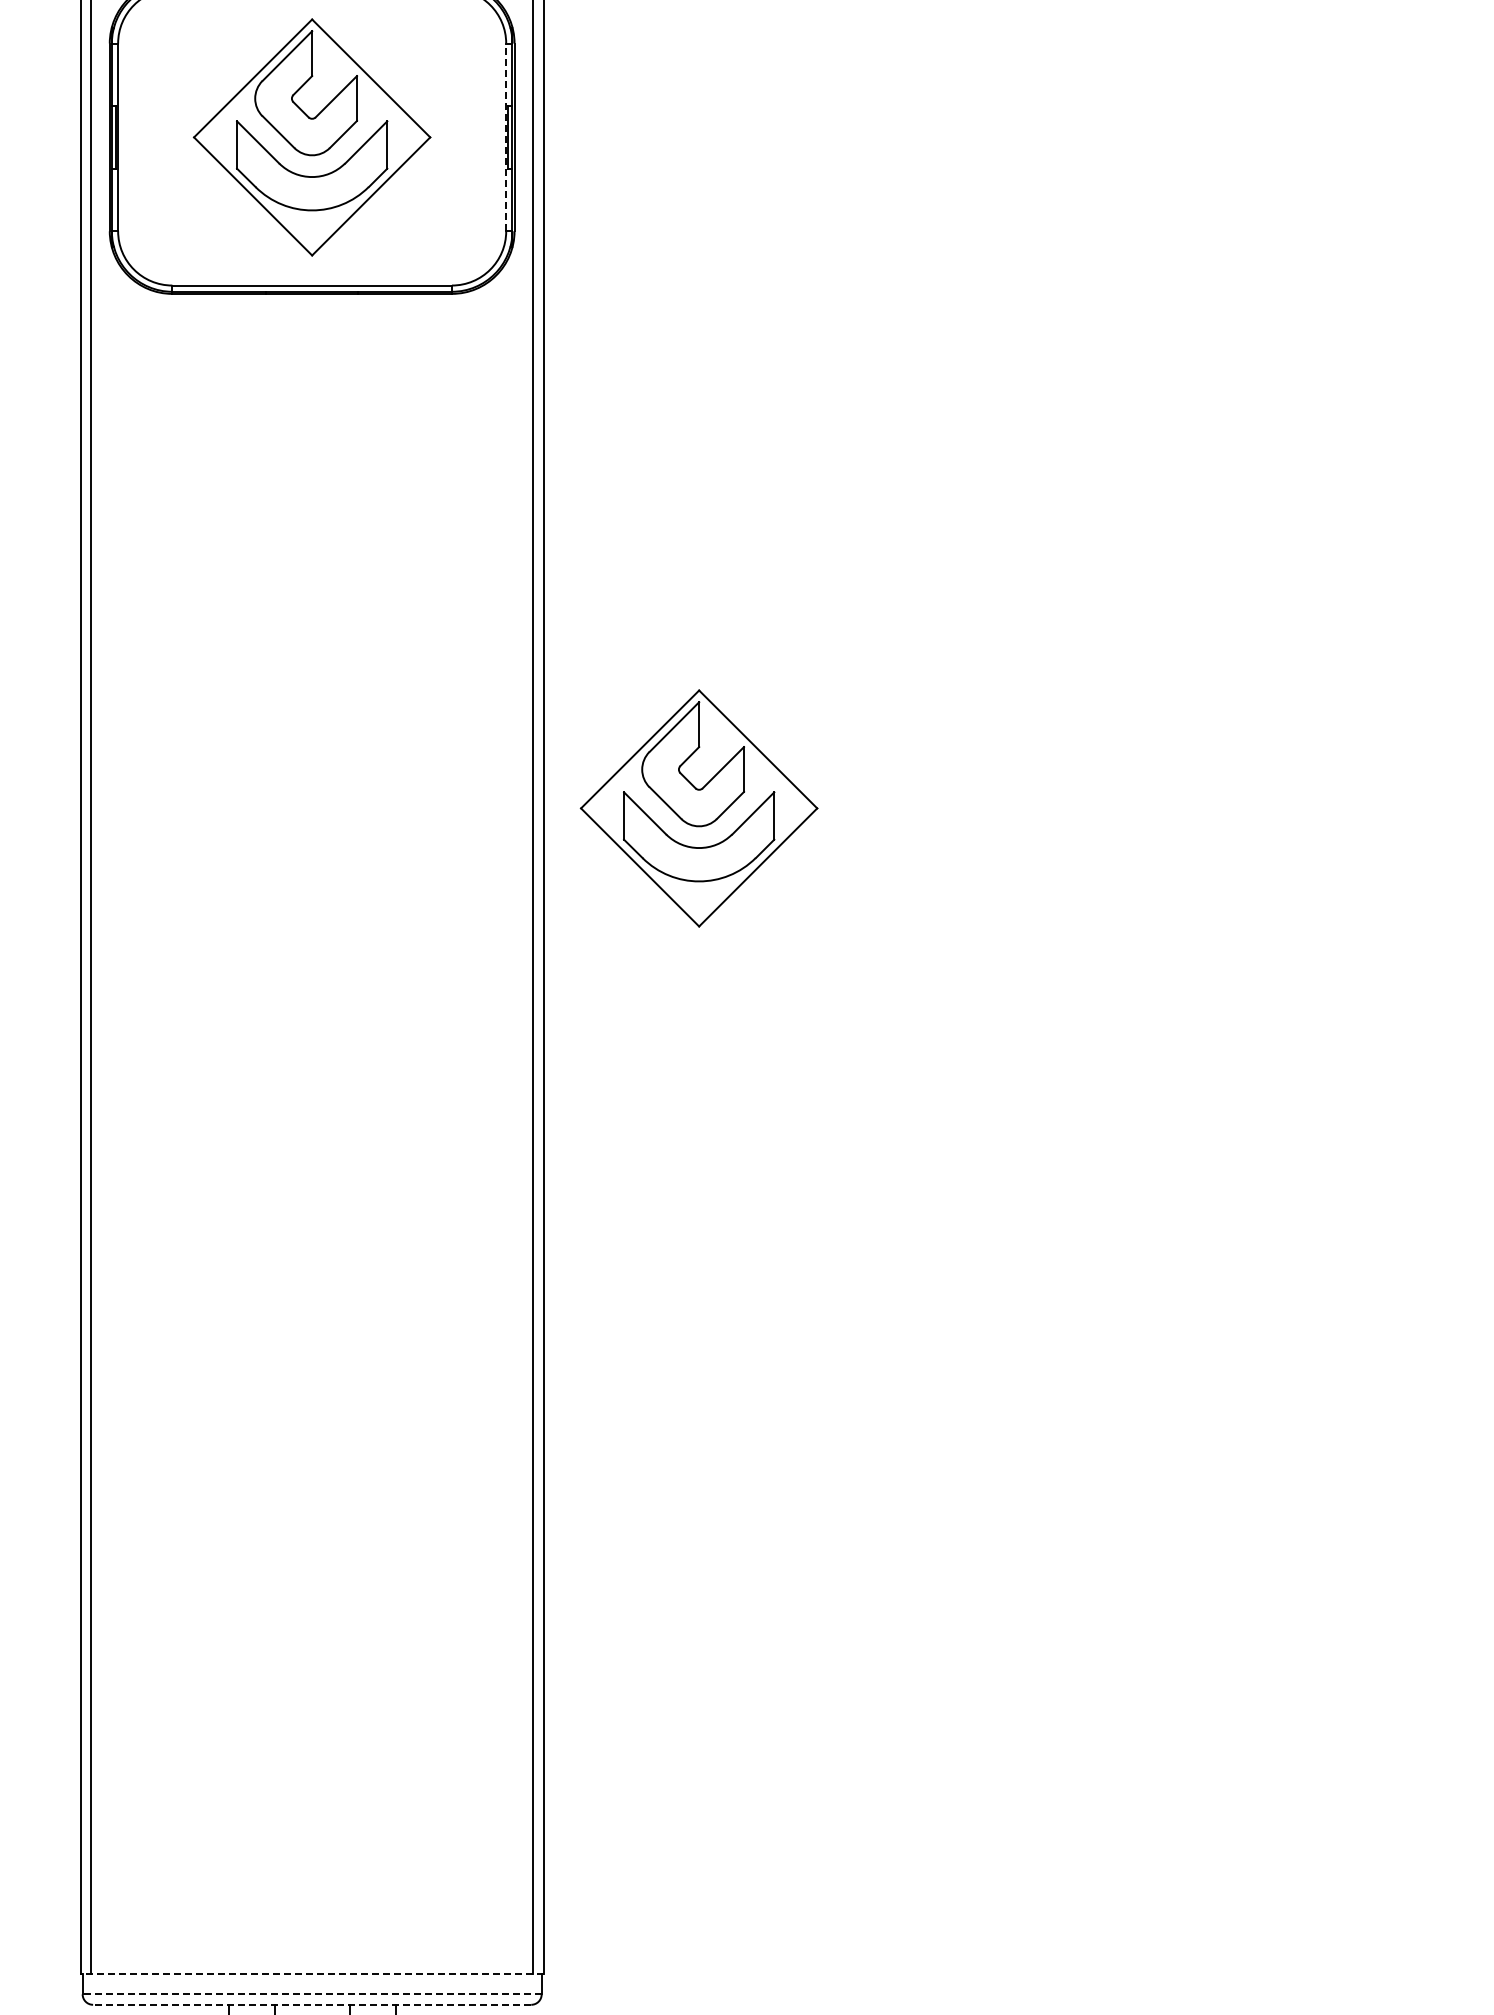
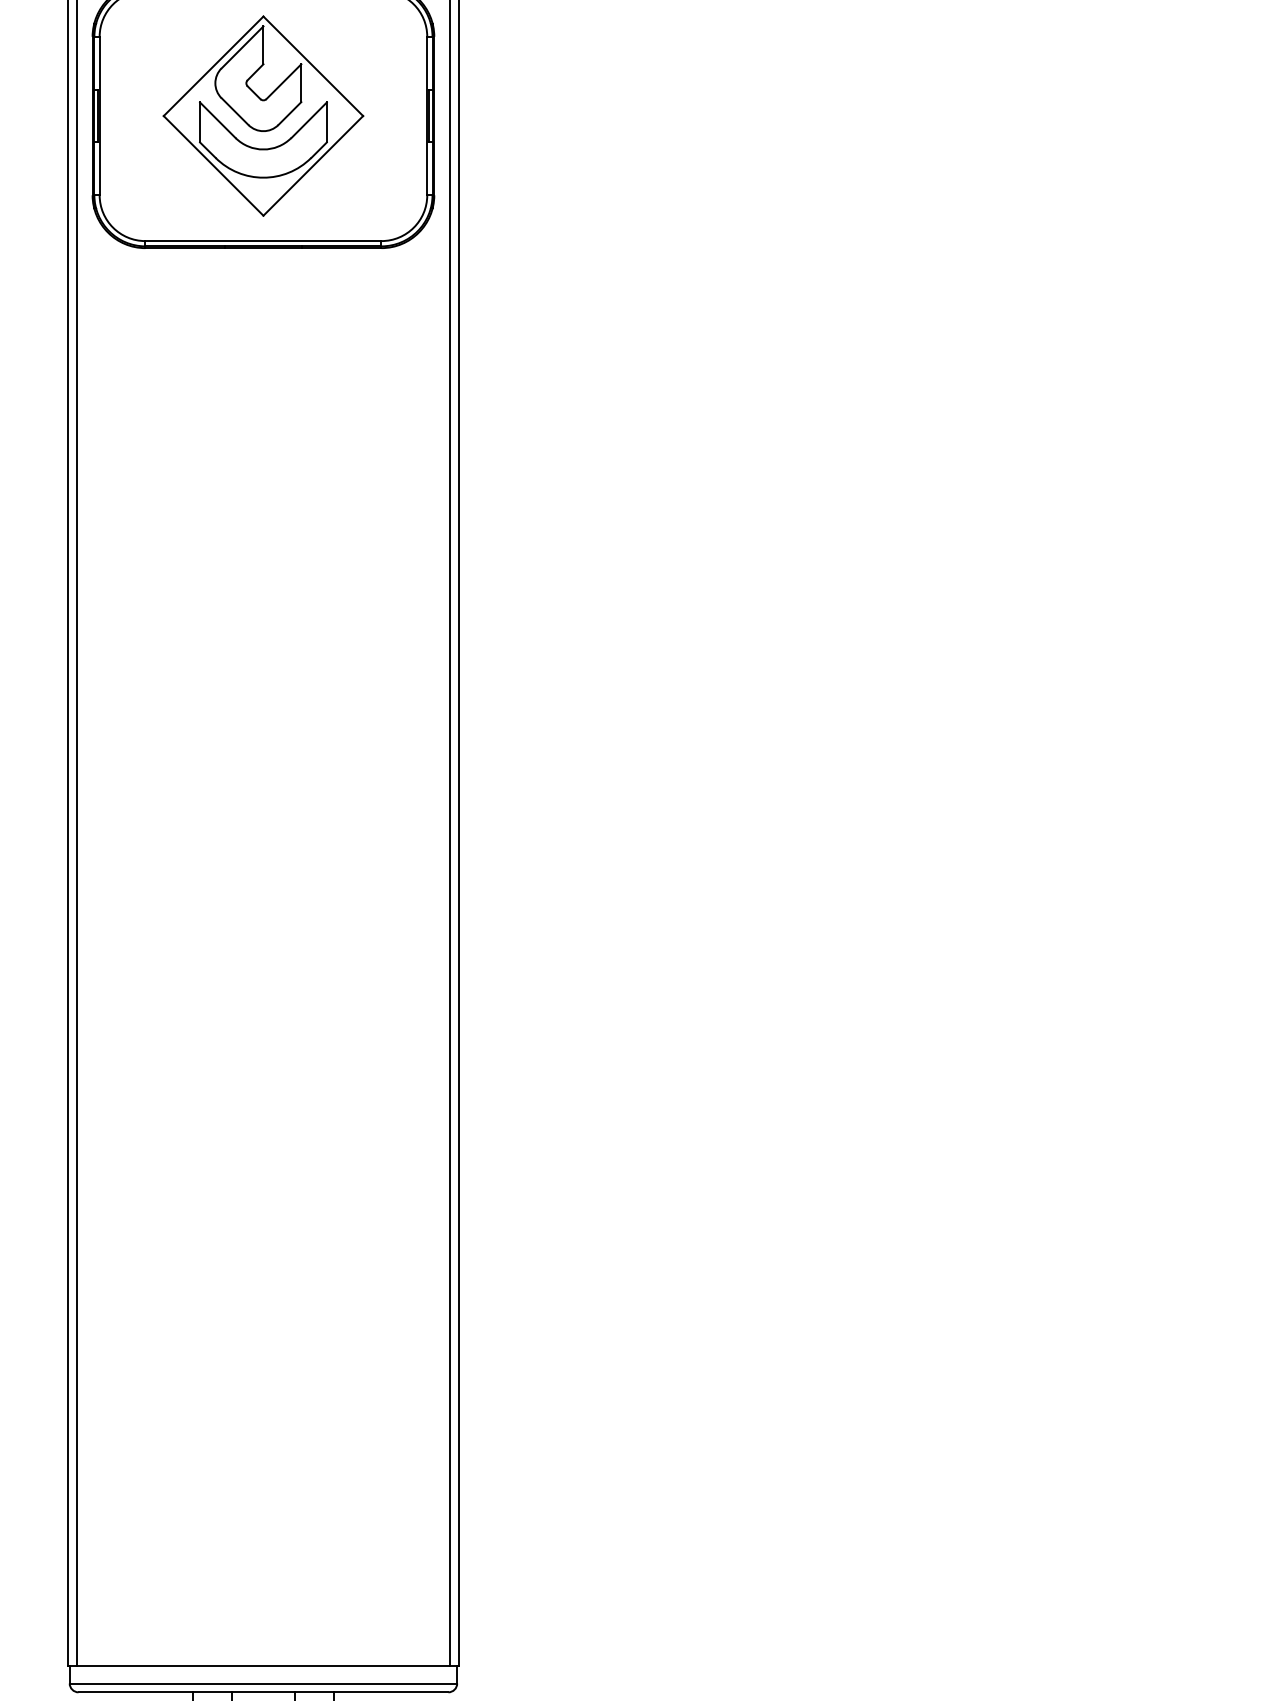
line: (506, 137) -> (427, 116), dashed -> solid
part: (698, 808) -> (589, 682), removed
line: (313, 1973) -> (264, 1665), dashed -> solid
line: (312, 1994) -> (263, 1683), dashed -> solid
line: (311, 2004) -> (262, 1692), dashed -> solid

